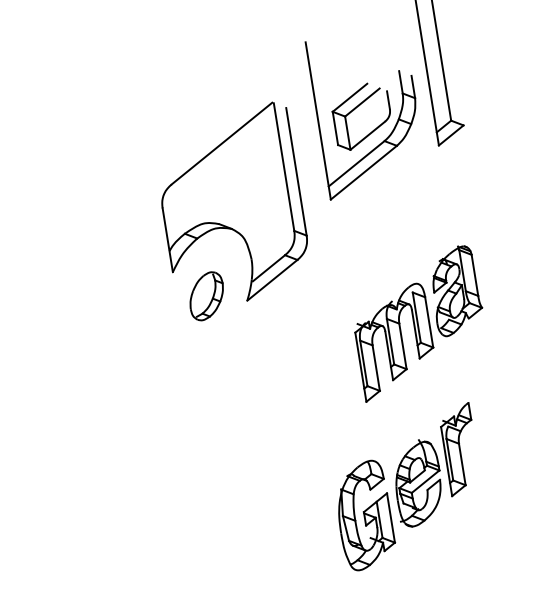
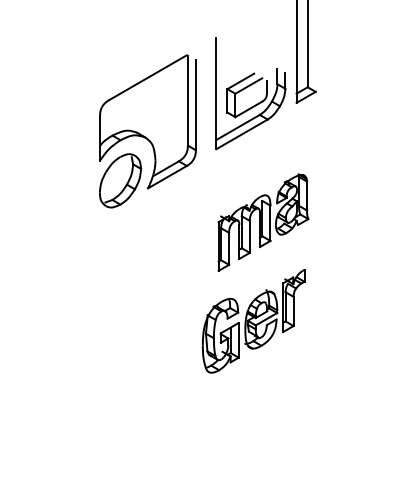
part: (362, 104) -> (248, 87), moved
part: (206, 295) -> (120, 180), size x1.67
part: (407, 487) -> (253, 321), moved

